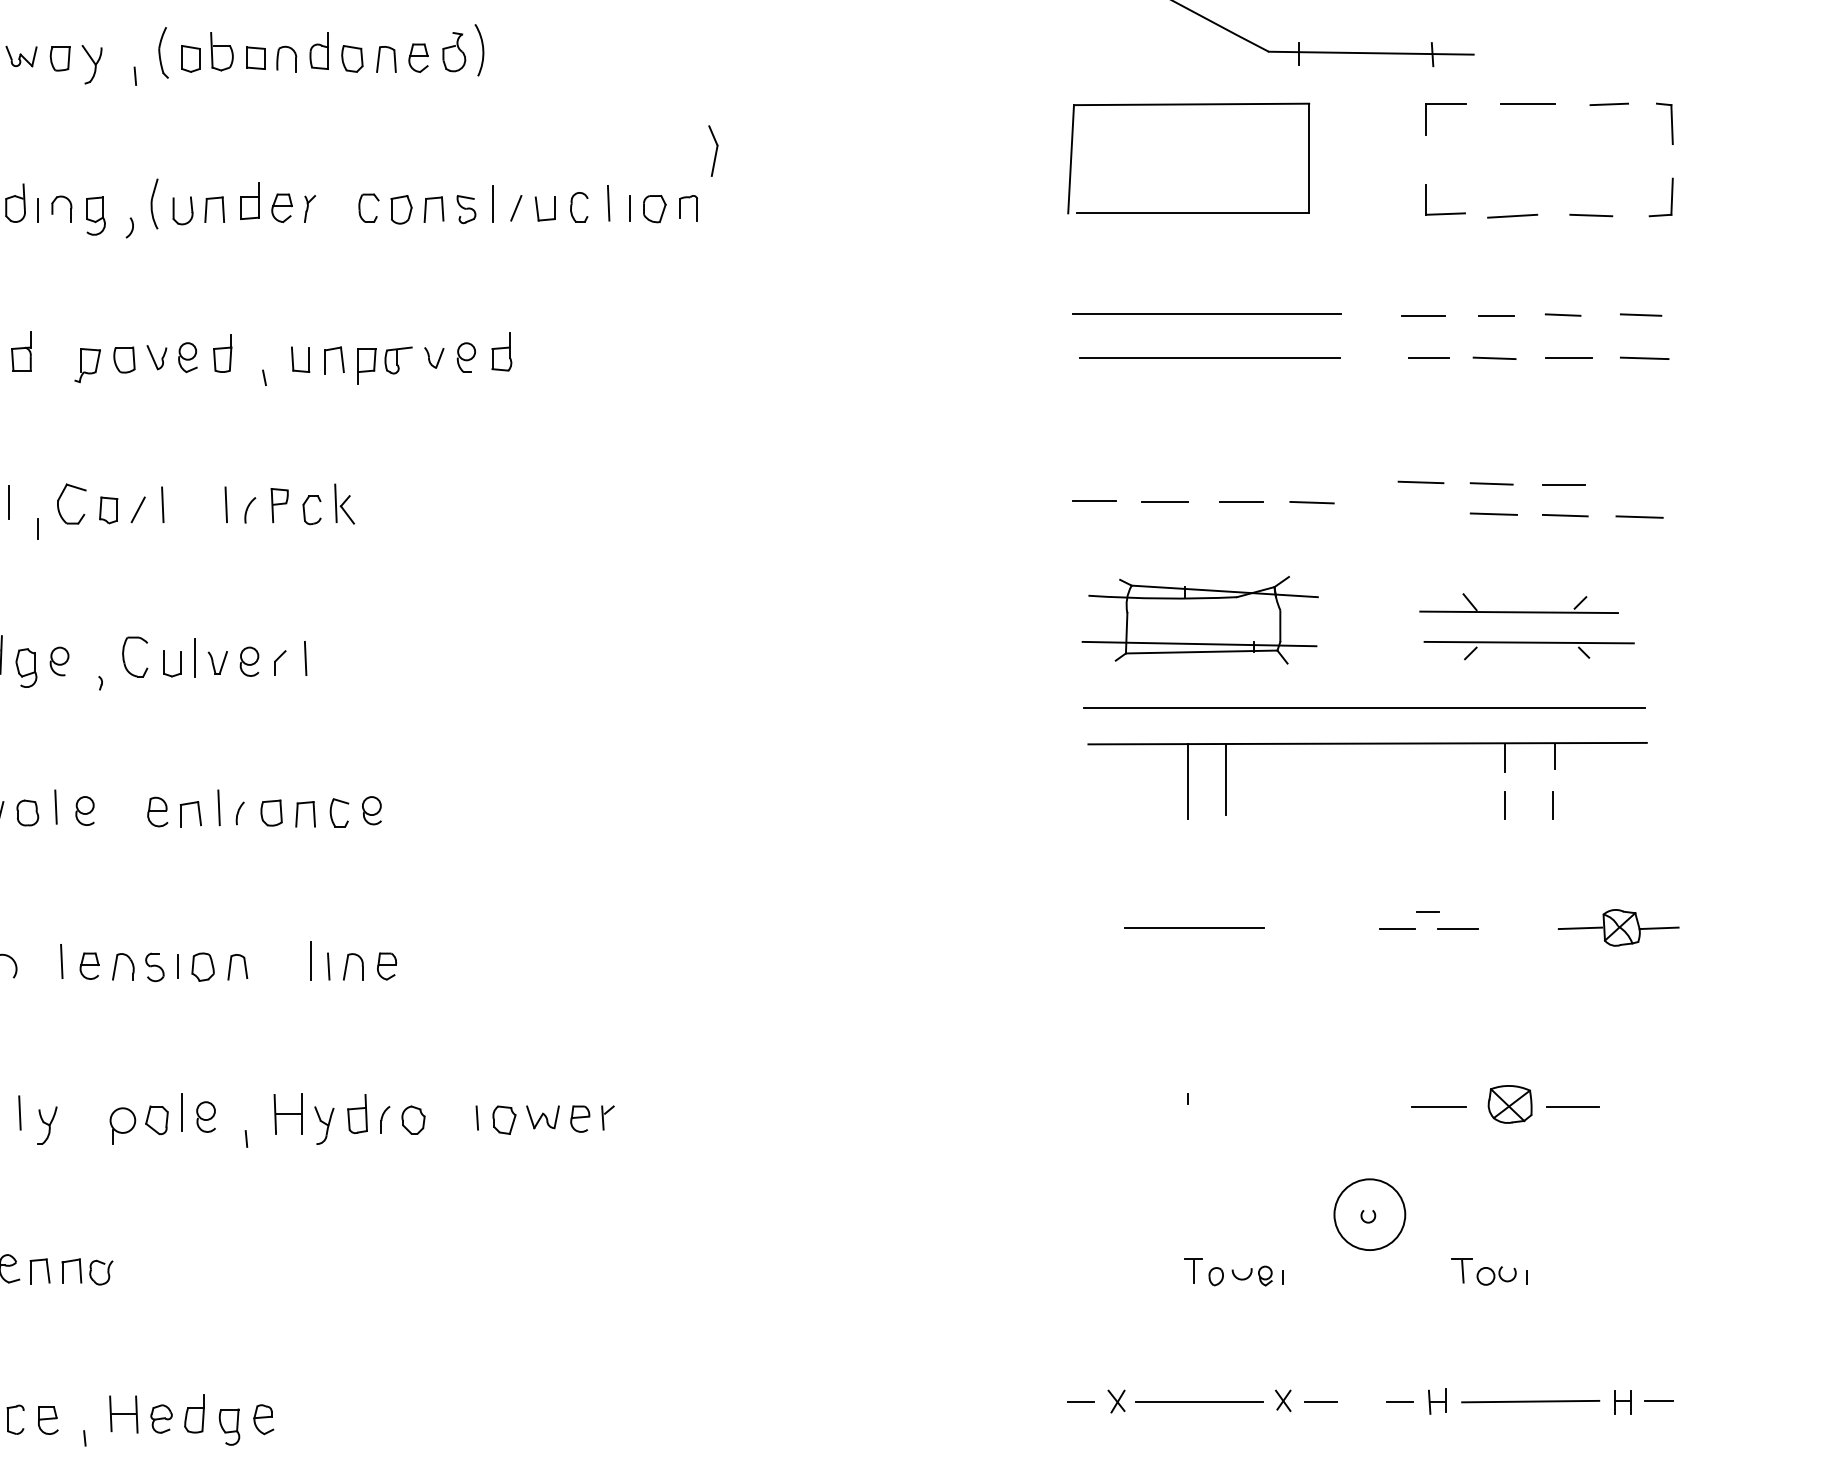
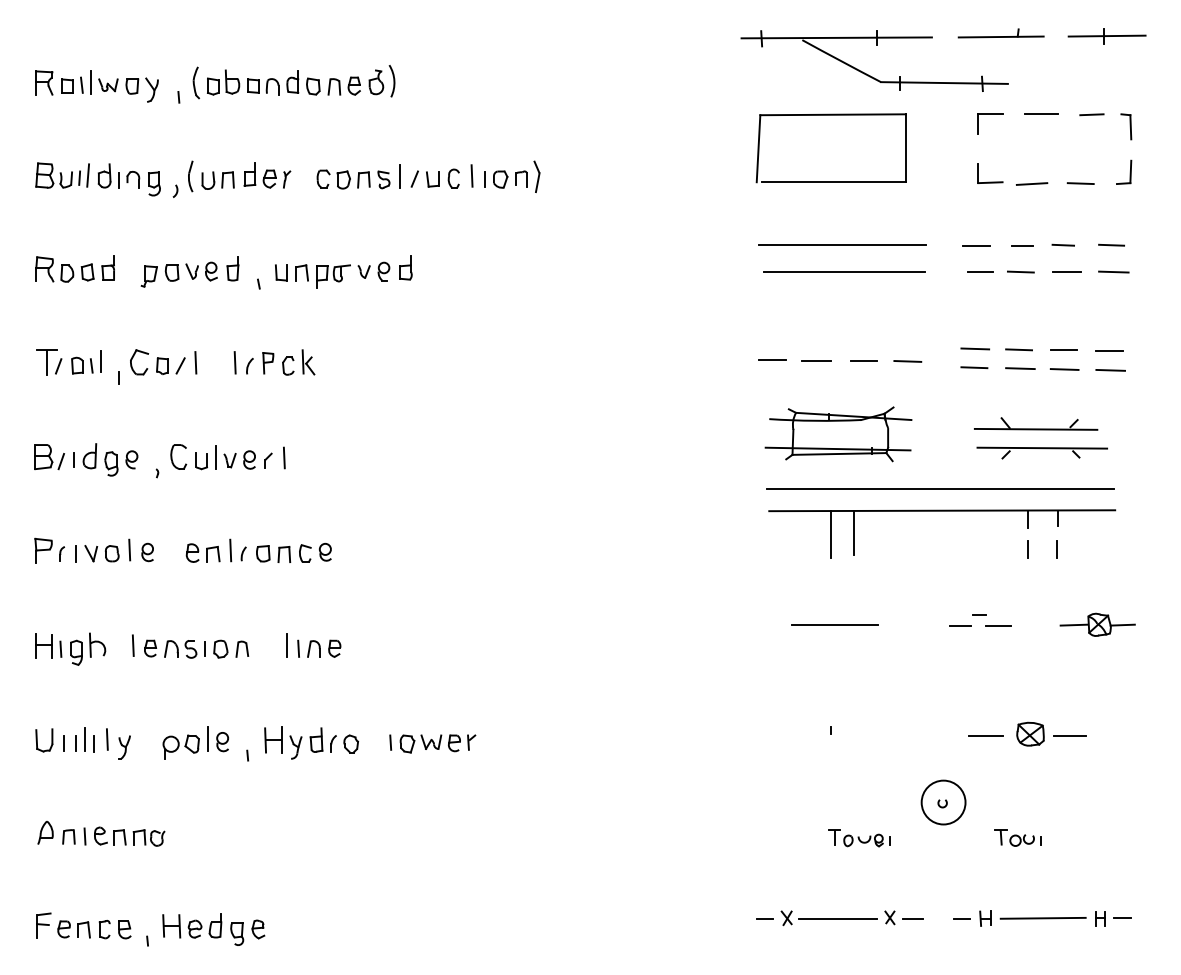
part: (712, 150) -> (536, 176), moved
line: (1637, 486) -> (1109, 351), added
line: (1419, 512) -> (974, 367), added

